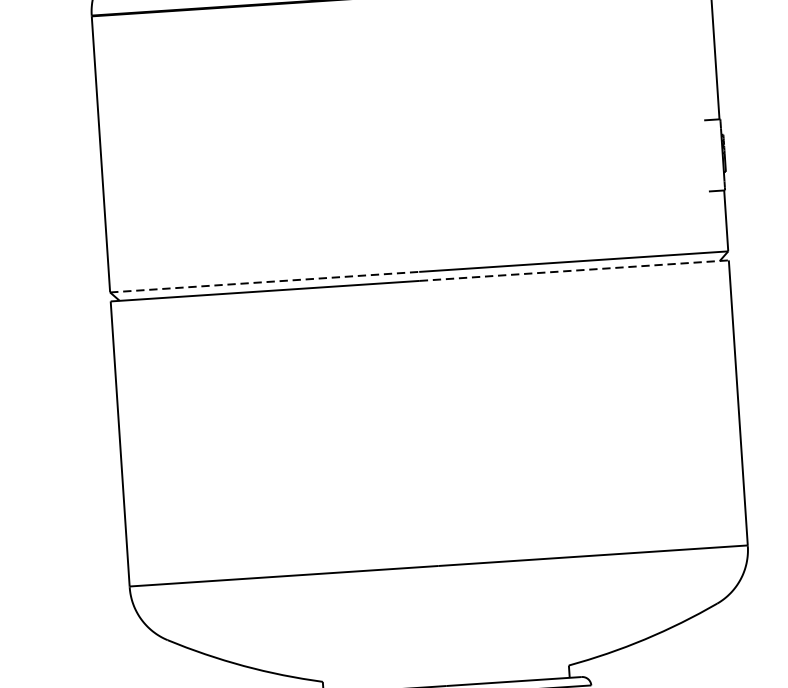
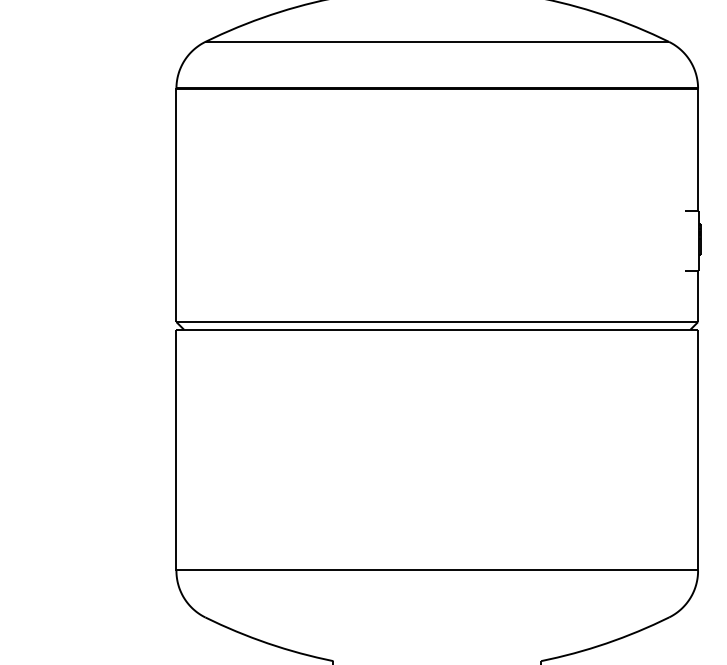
line: (575, 270) -> (568, 329), dashed -> solid
line: (265, 282) -> (307, 322), dashed -> solid

